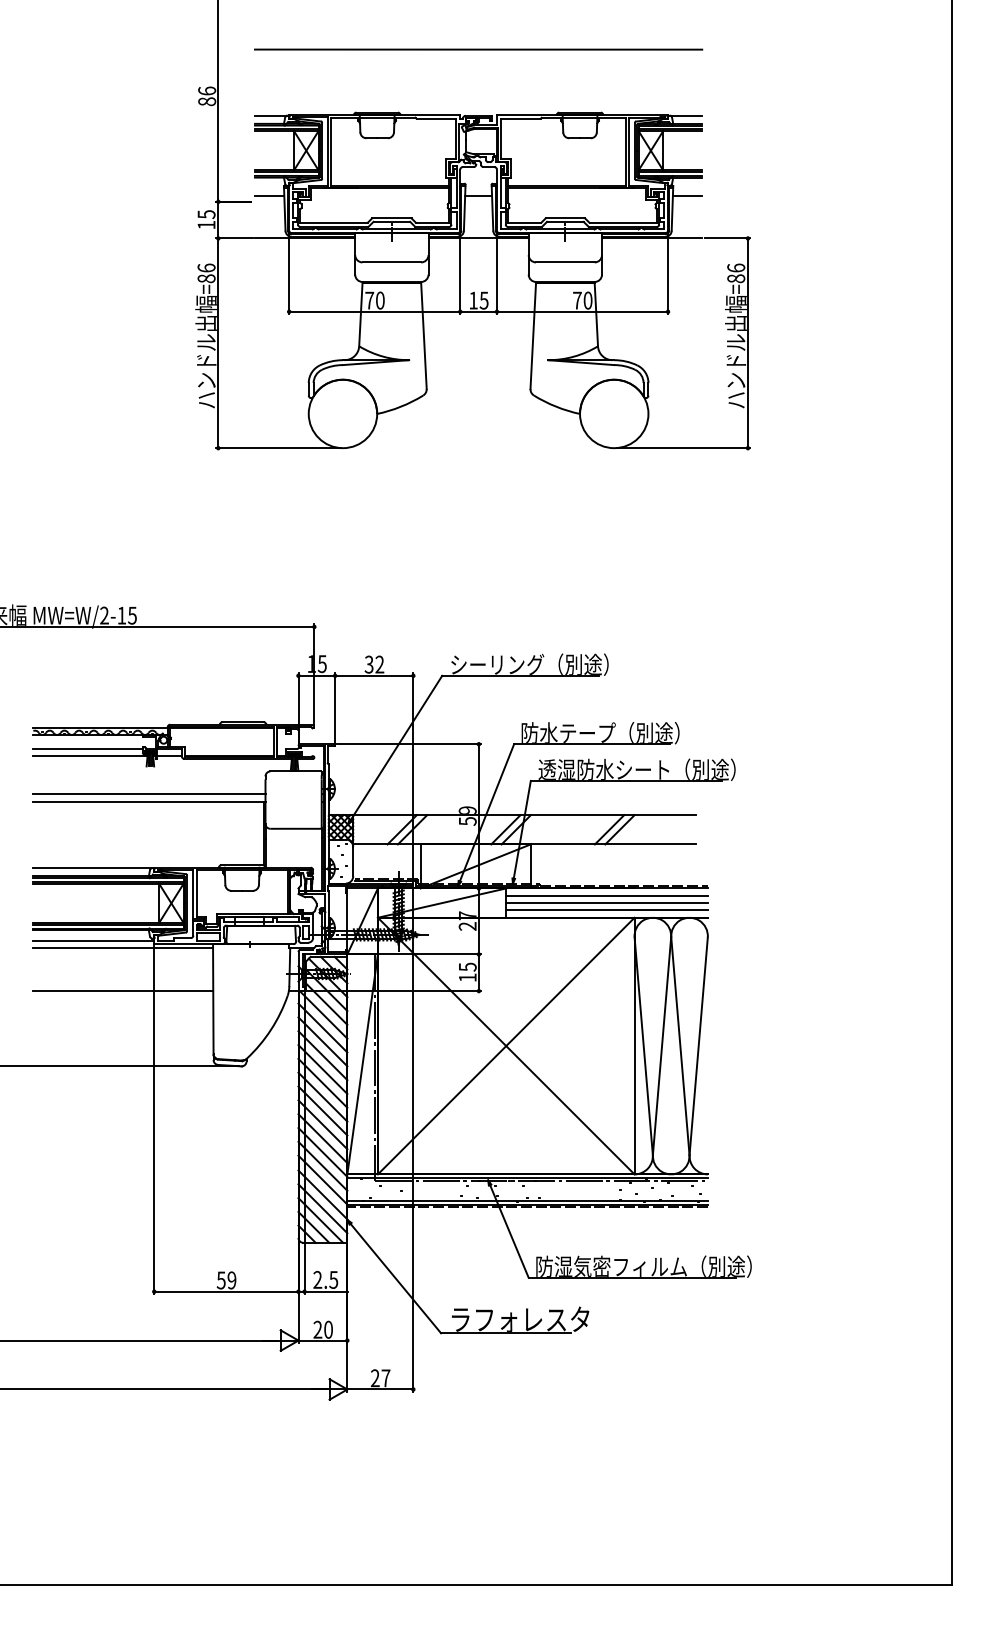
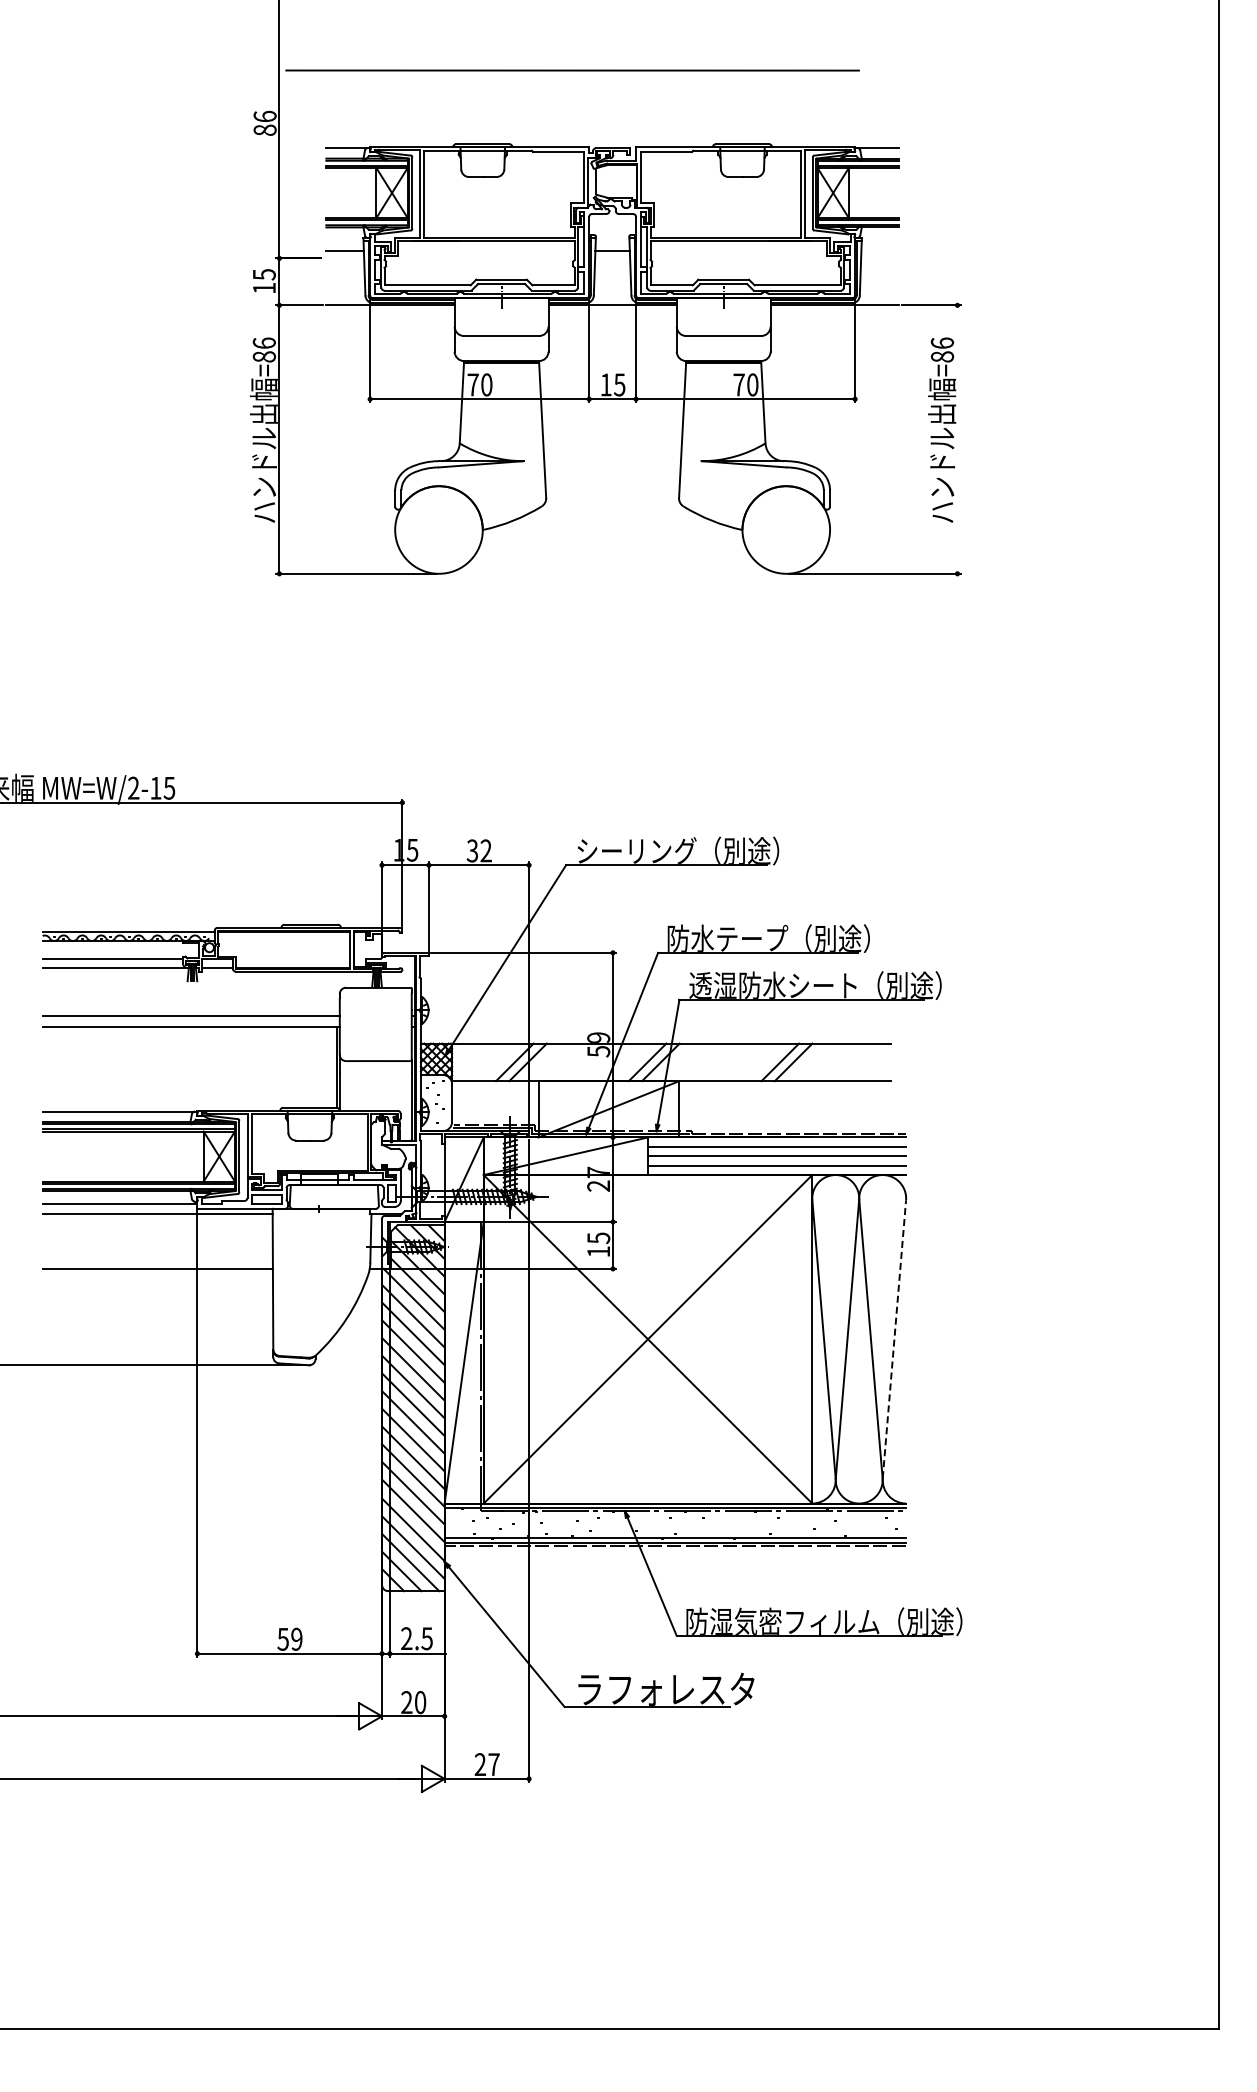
line: (478, 49) -> (572, 70), moved
line: (687, 195) -> (879, 250), removed
line: (747, 343) -> (957, 439), removed
line: (698, 1045) -> (894, 1338), solid -> dashed

